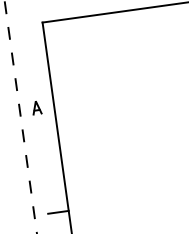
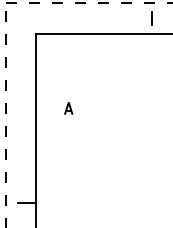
part: (36, 108) -> (68, 108), moved

